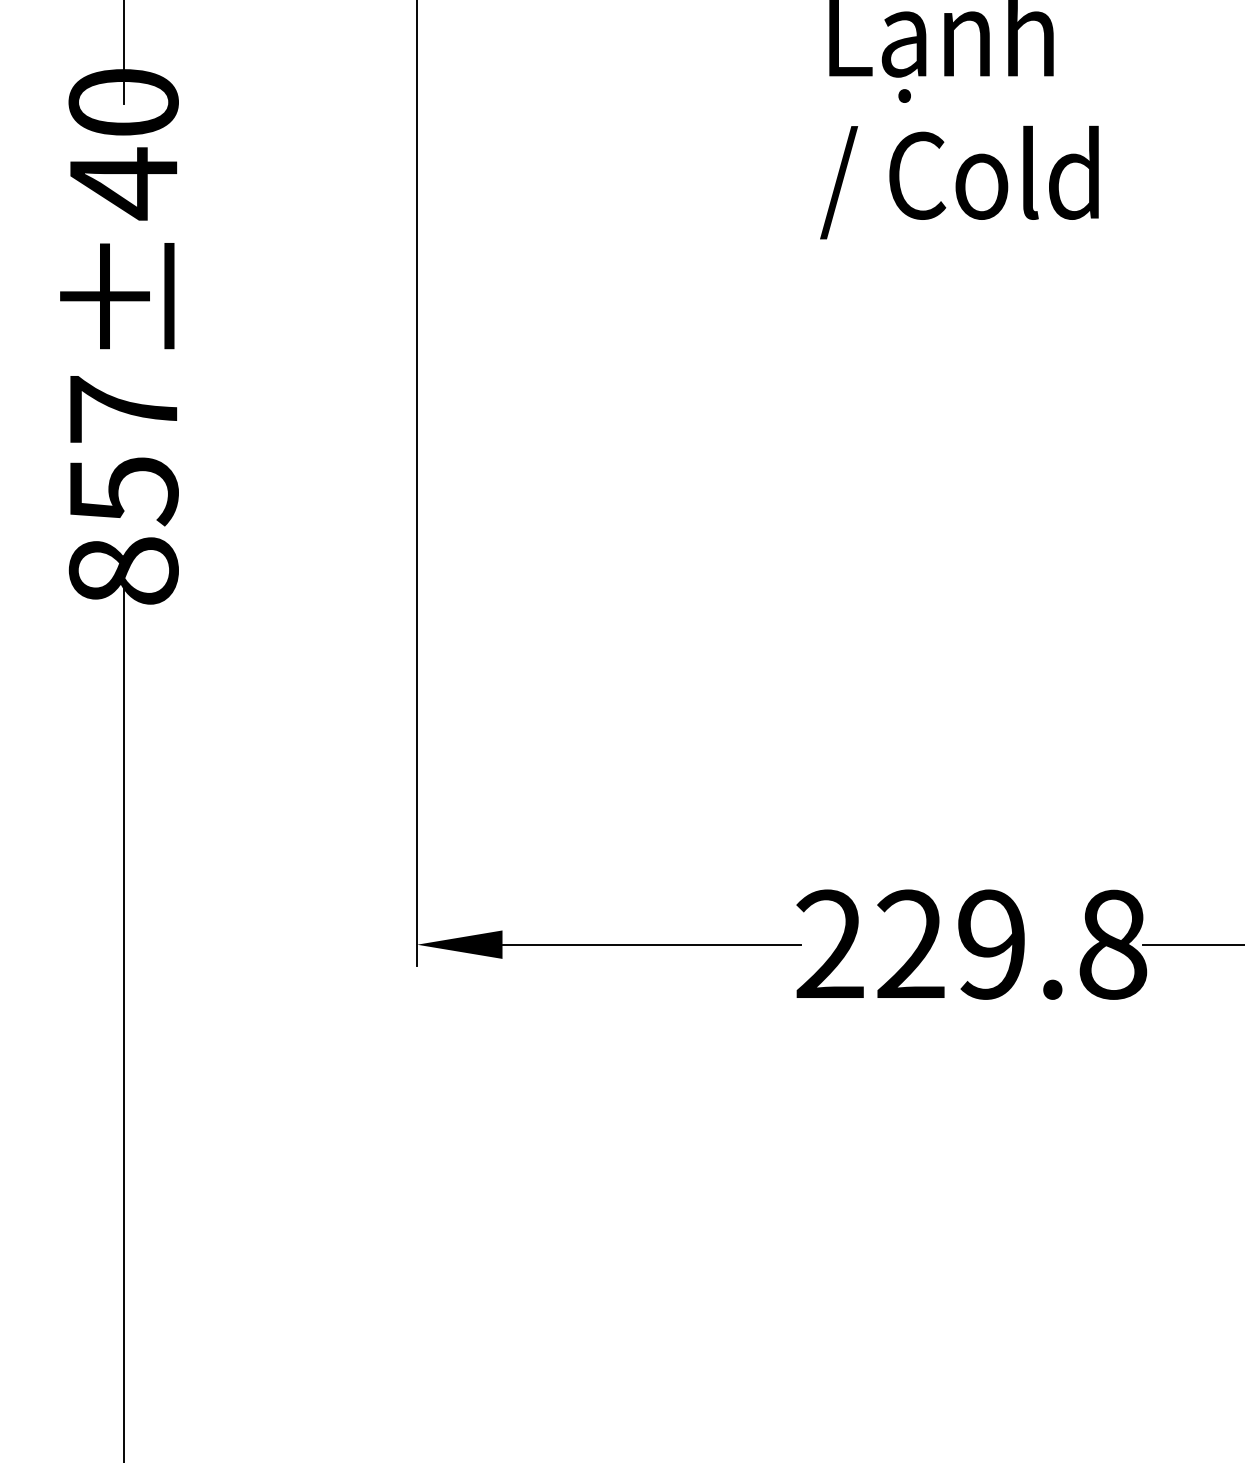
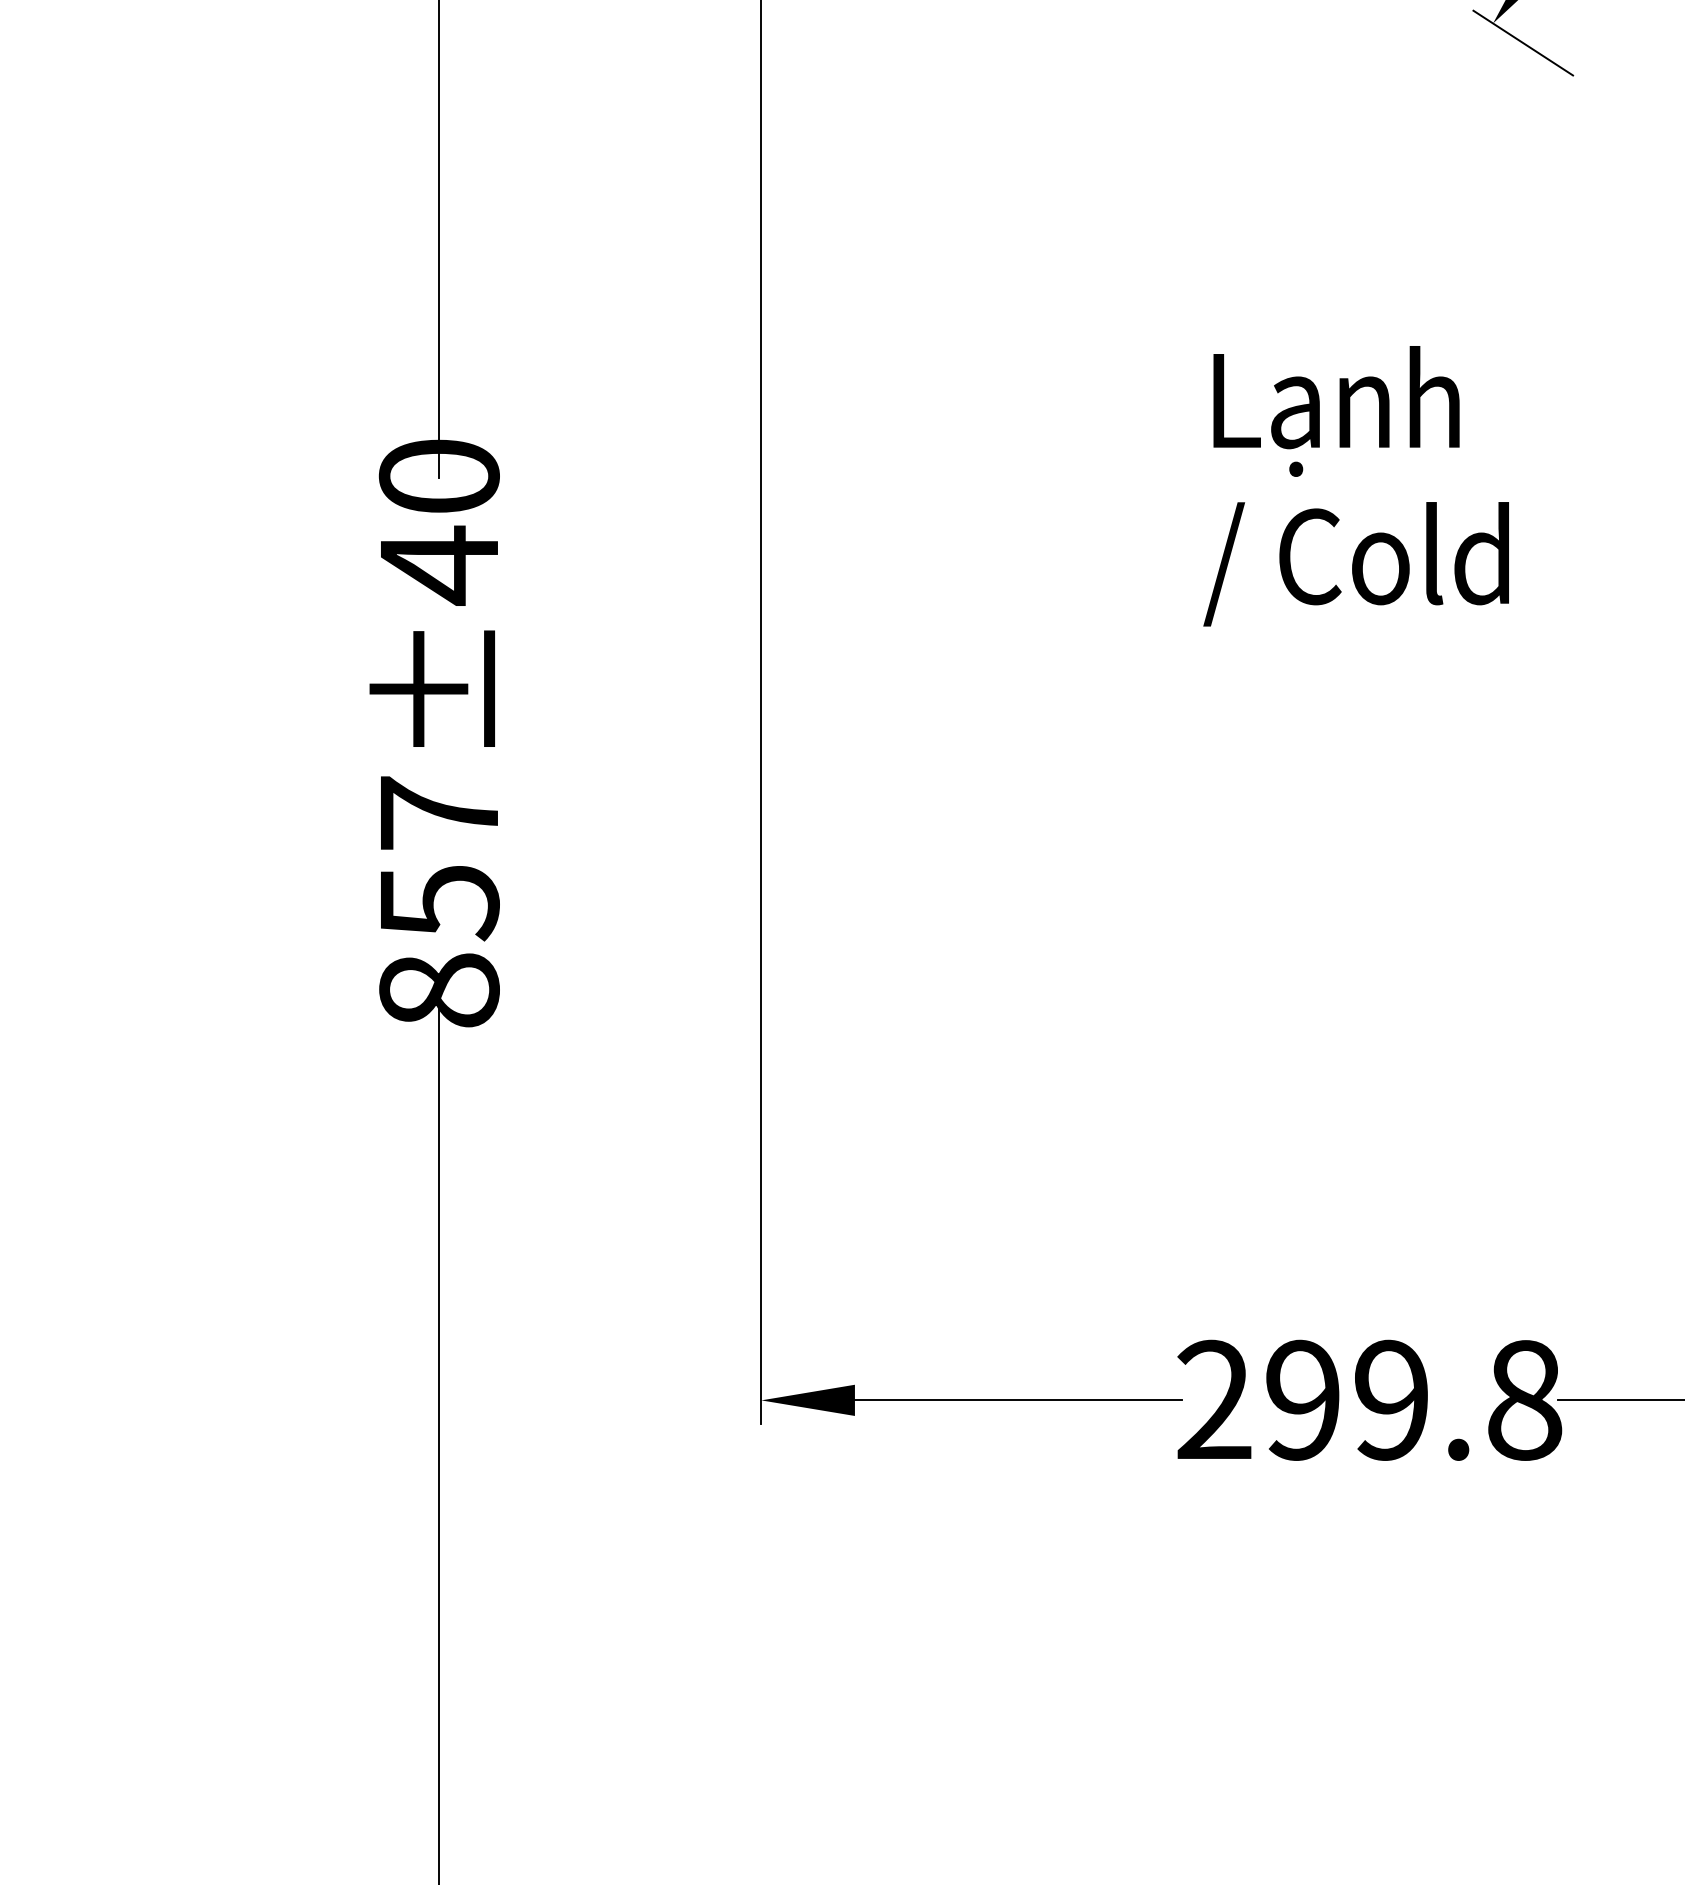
text: (910, 944) -> (1302, 1400), 229.8 -> 299.8

